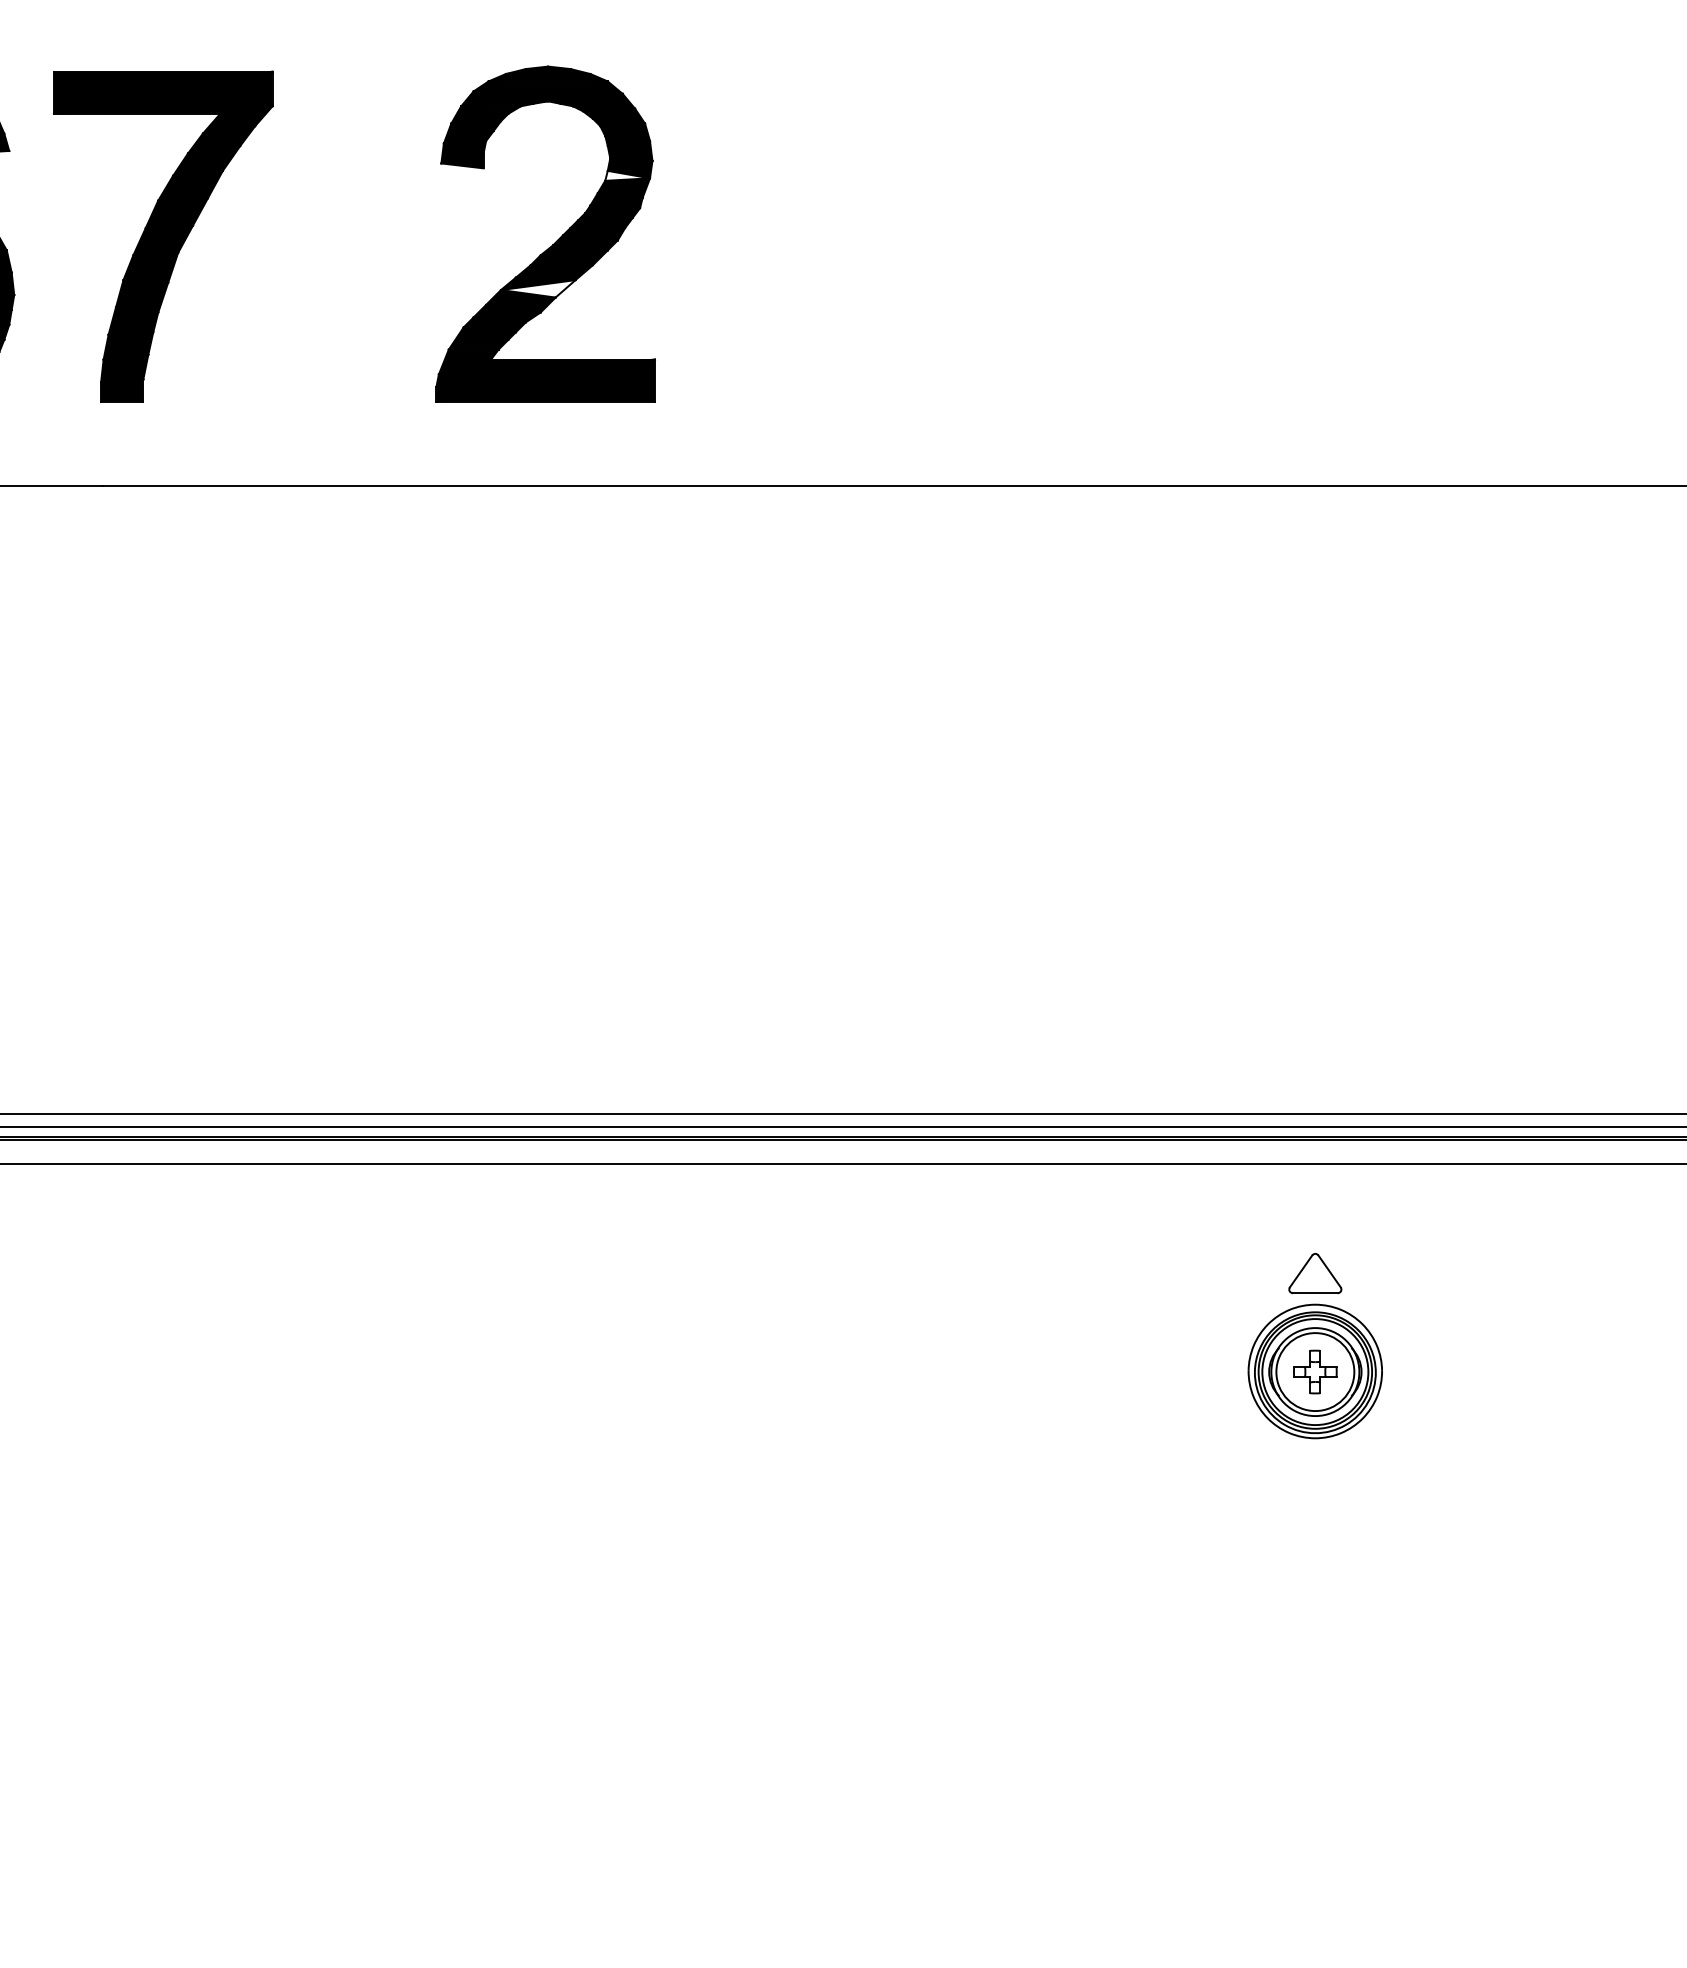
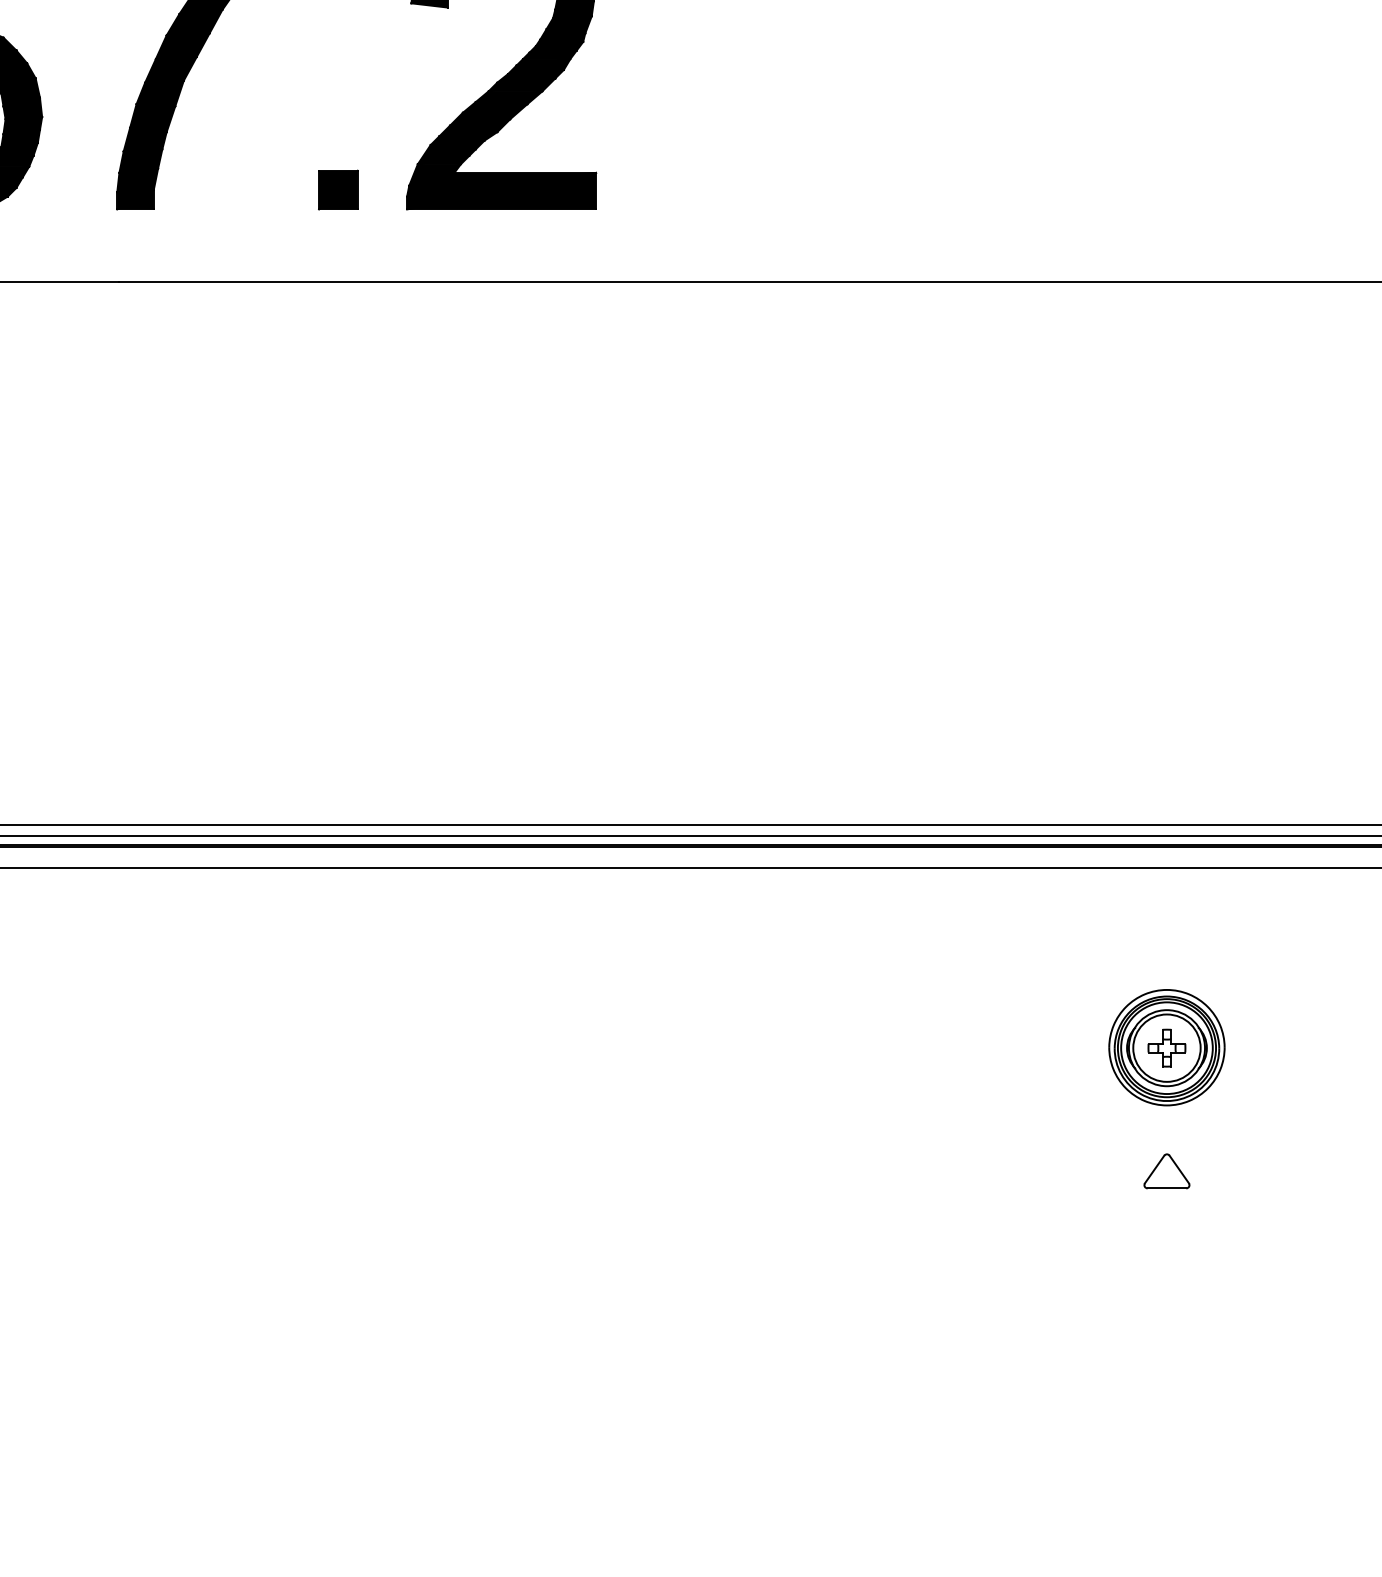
fill: (627, 175) -> (572, 13), added
fill: (537, 288) -> (494, 111), added
part: (356, 379) -> (338, 190), added
part: (1315, 1273) -> (1167, 1171), moved

